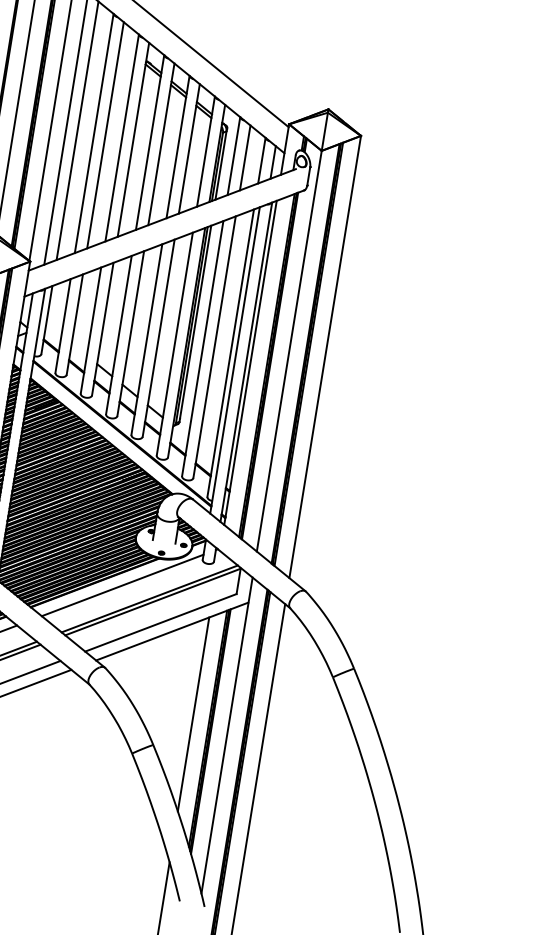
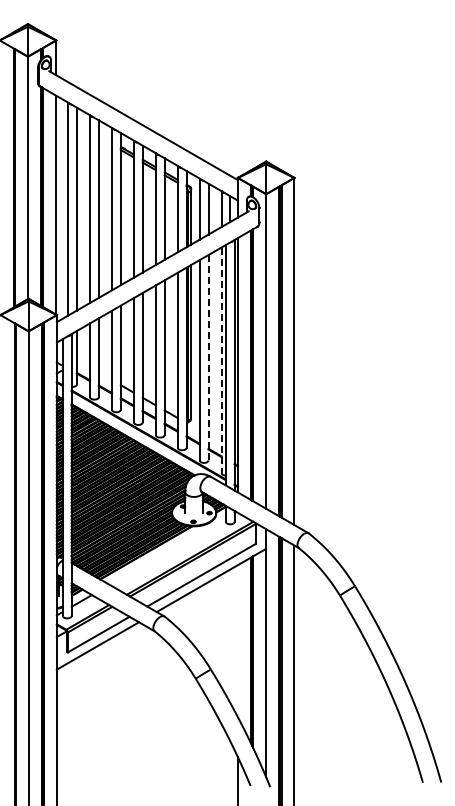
line: (214, 346) -> (208, 357), solid -> dashed
line: (230, 353) -> (221, 360), solid -> dashed
line: (122, 584) -> (167, 550), removed
line: (192, 714) -> (237, 641), removed

